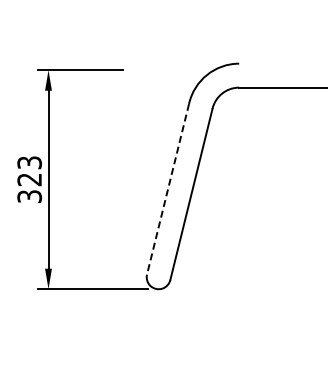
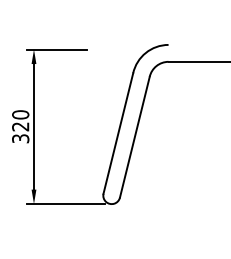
text: (29, 162) -> (20, 114), 323 -> 320
line: (168, 189) -> (118, 133), dashed -> solid

